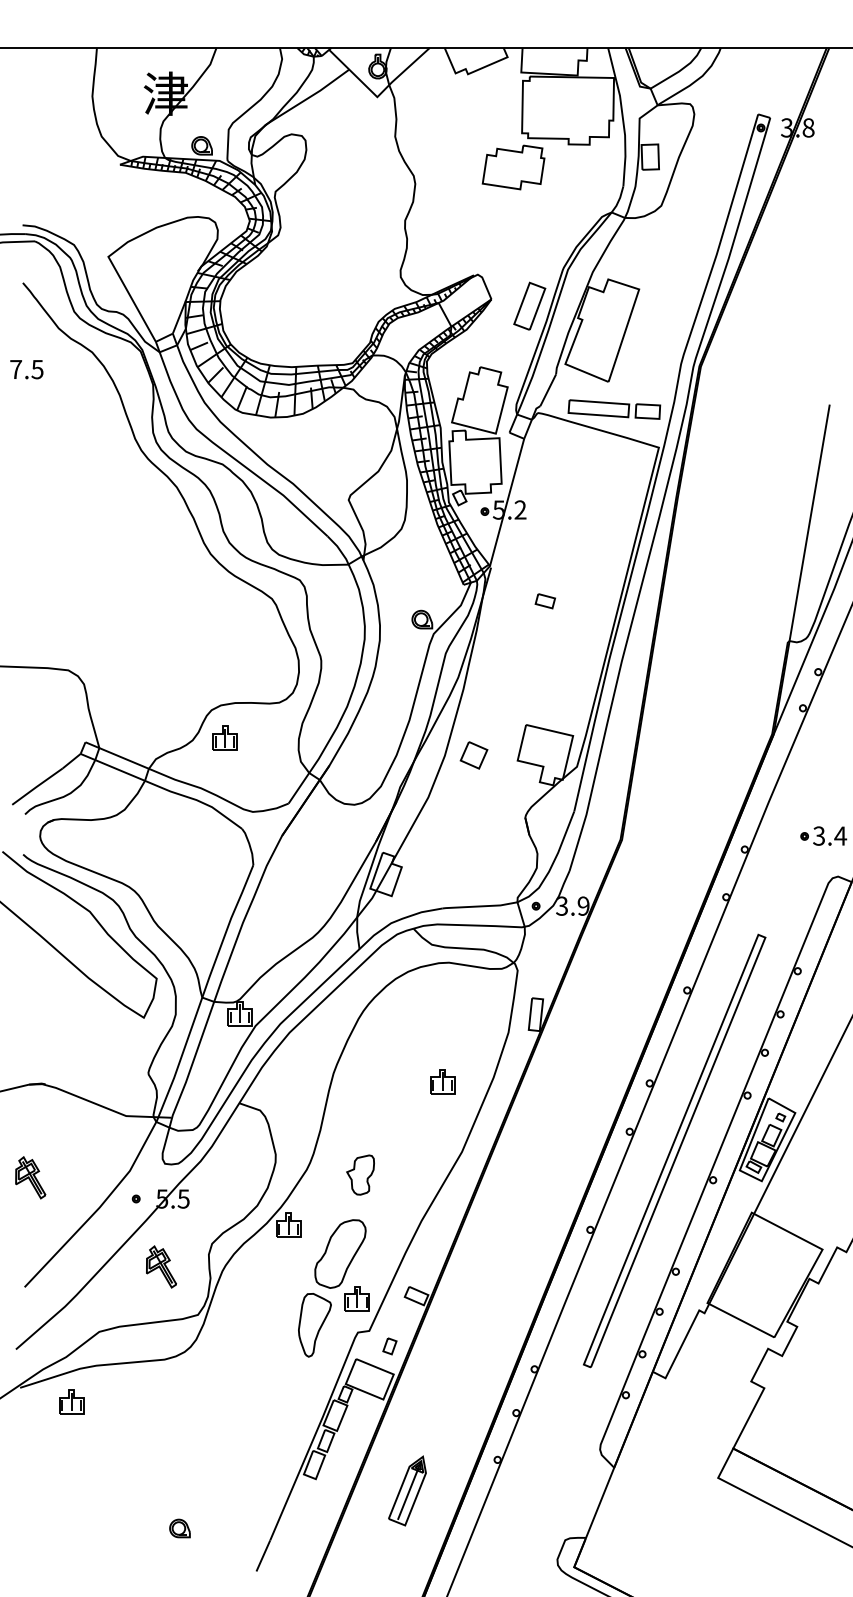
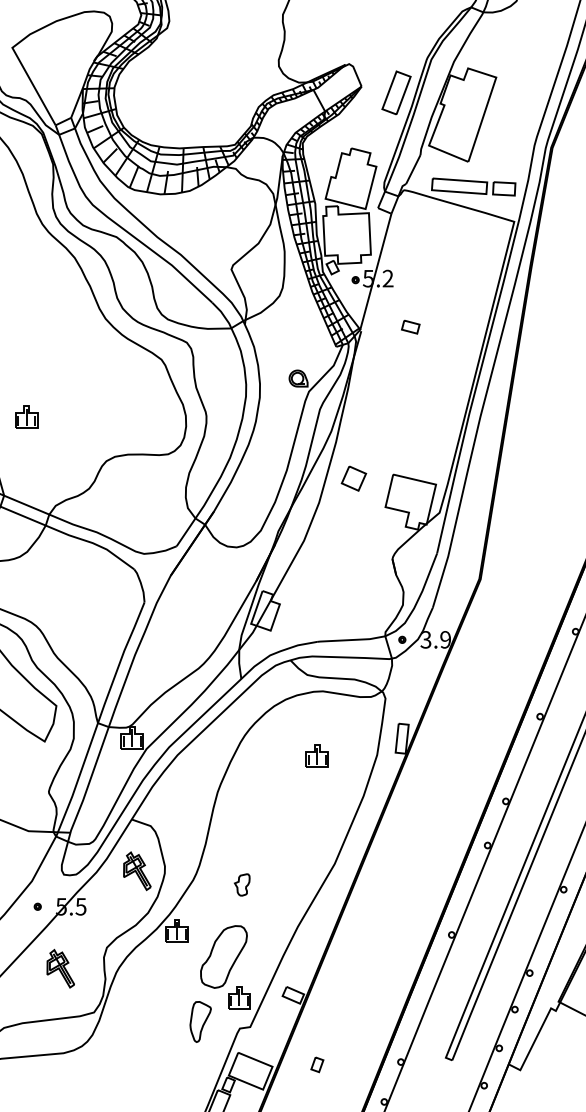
part: (544, 601) -> (409, 327), moved
part: (224, 737) -> (26, 416), moved
part: (473, 755) -> (353, 478), moved
part: (442, 1081) -> (316, 755), moved
part: (245, 1159) -> (137, 870), added
part: (360, 1174) -> (242, 884), size x0.6
part: (314, 1325) -> (200, 1022), size x0.7
part: (389, 1346) -> (316, 1064), moved

